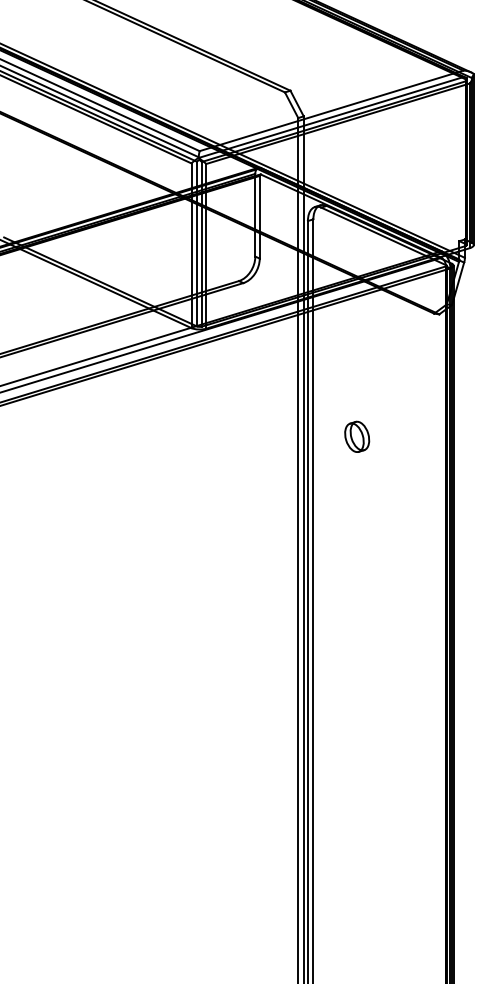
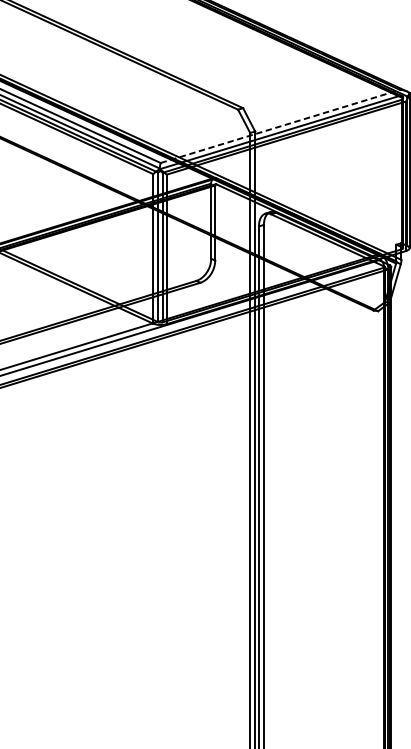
line: (331, 110) -> (280, 126), solid -> dashed
part: (357, 436) -> (303, 422), removed

